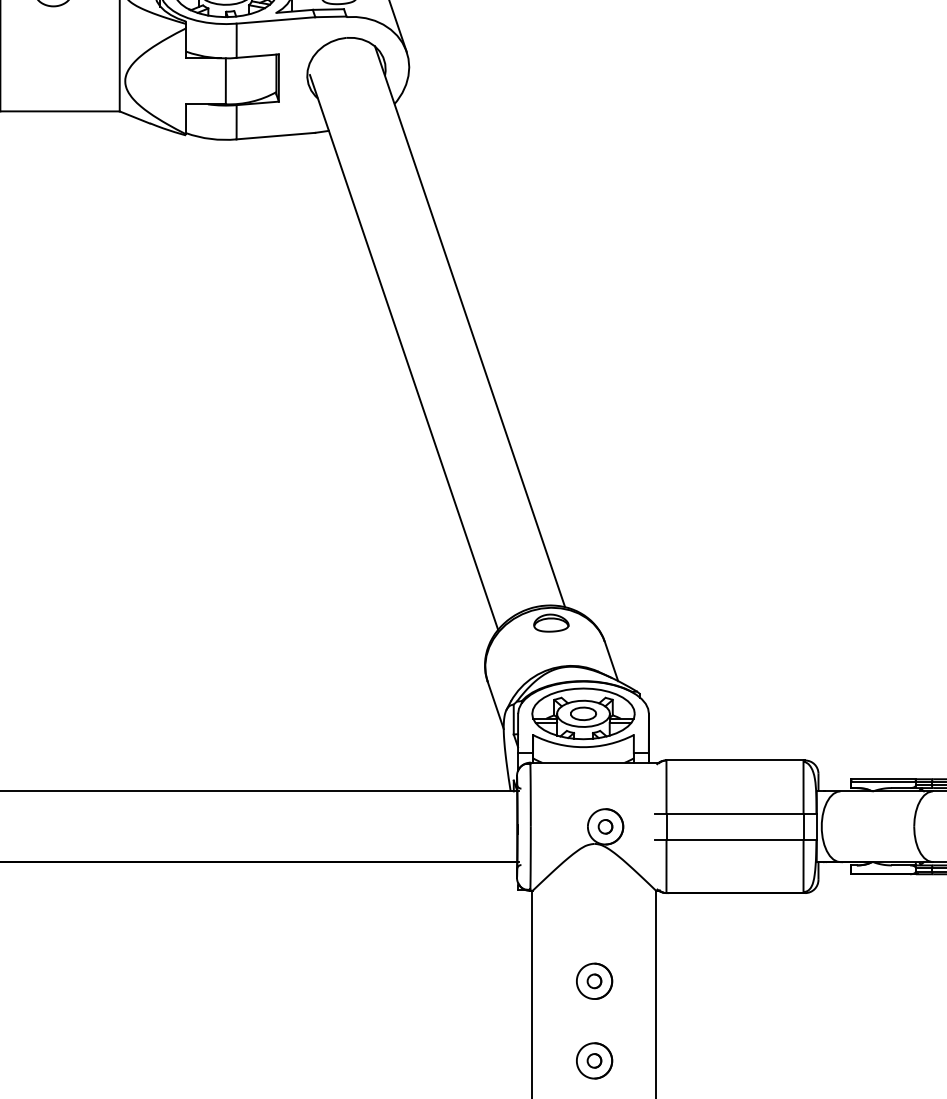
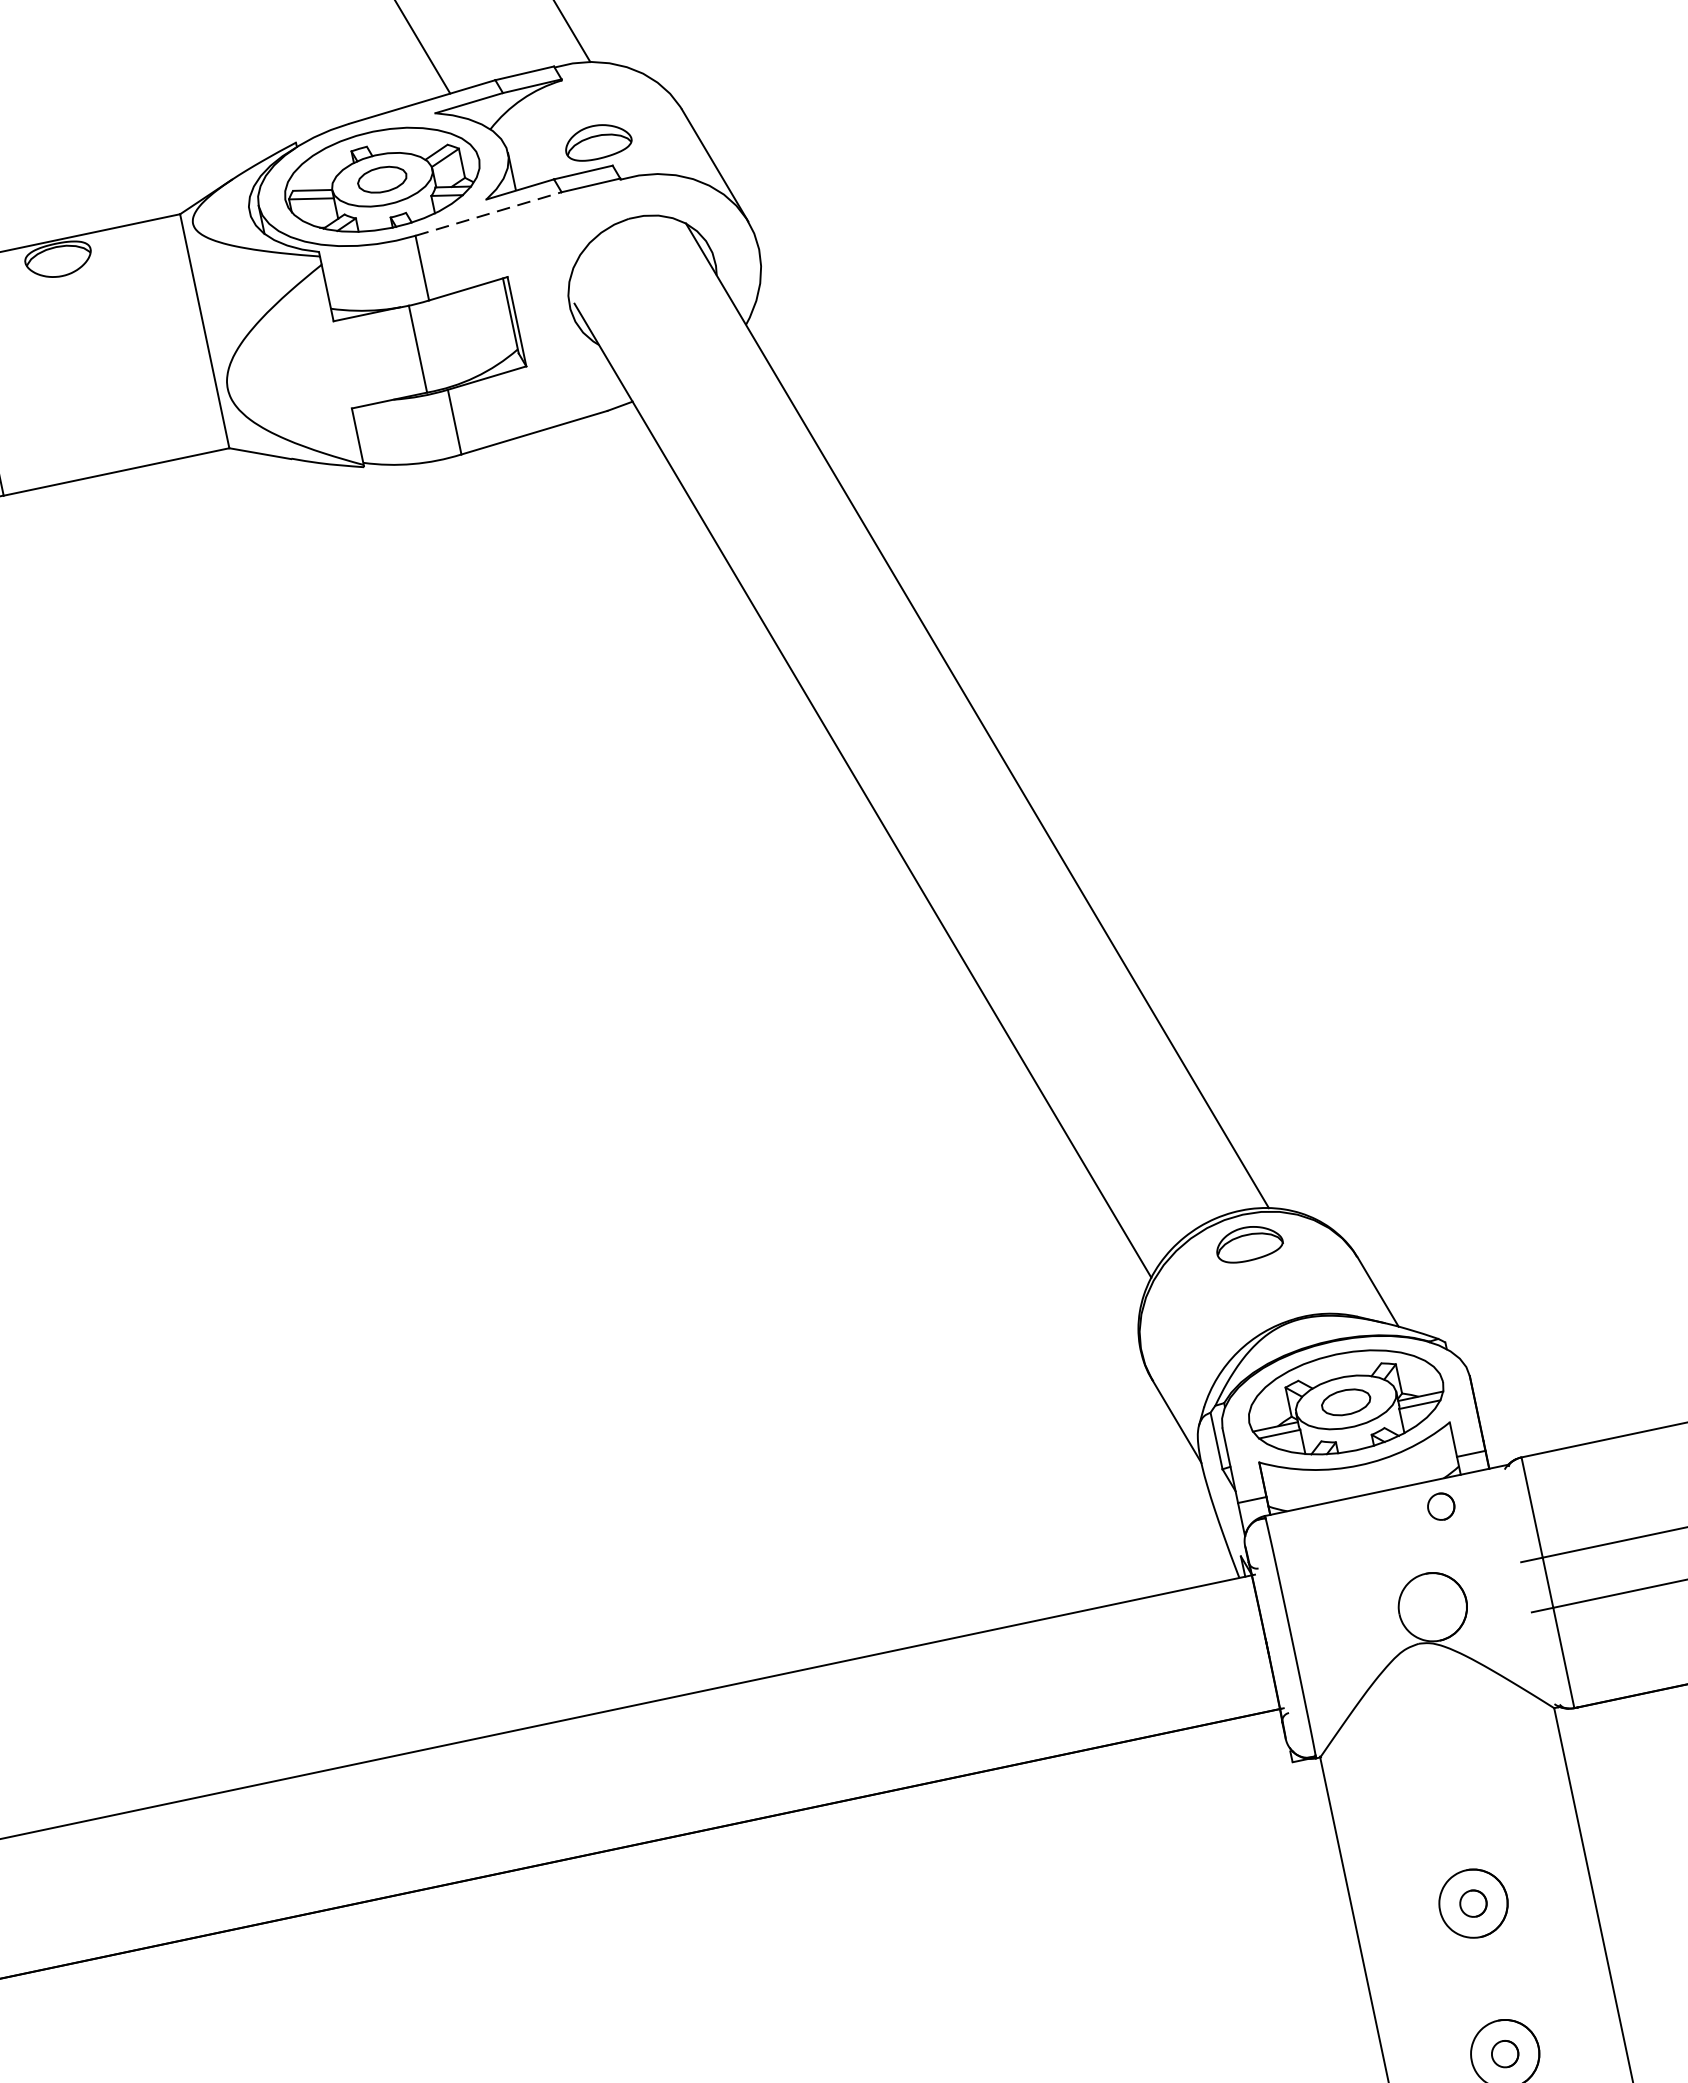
line: (276, 20) -> (489, 213), solid -> dashed
part: (605, 826) -> (1441, 1506), moved

